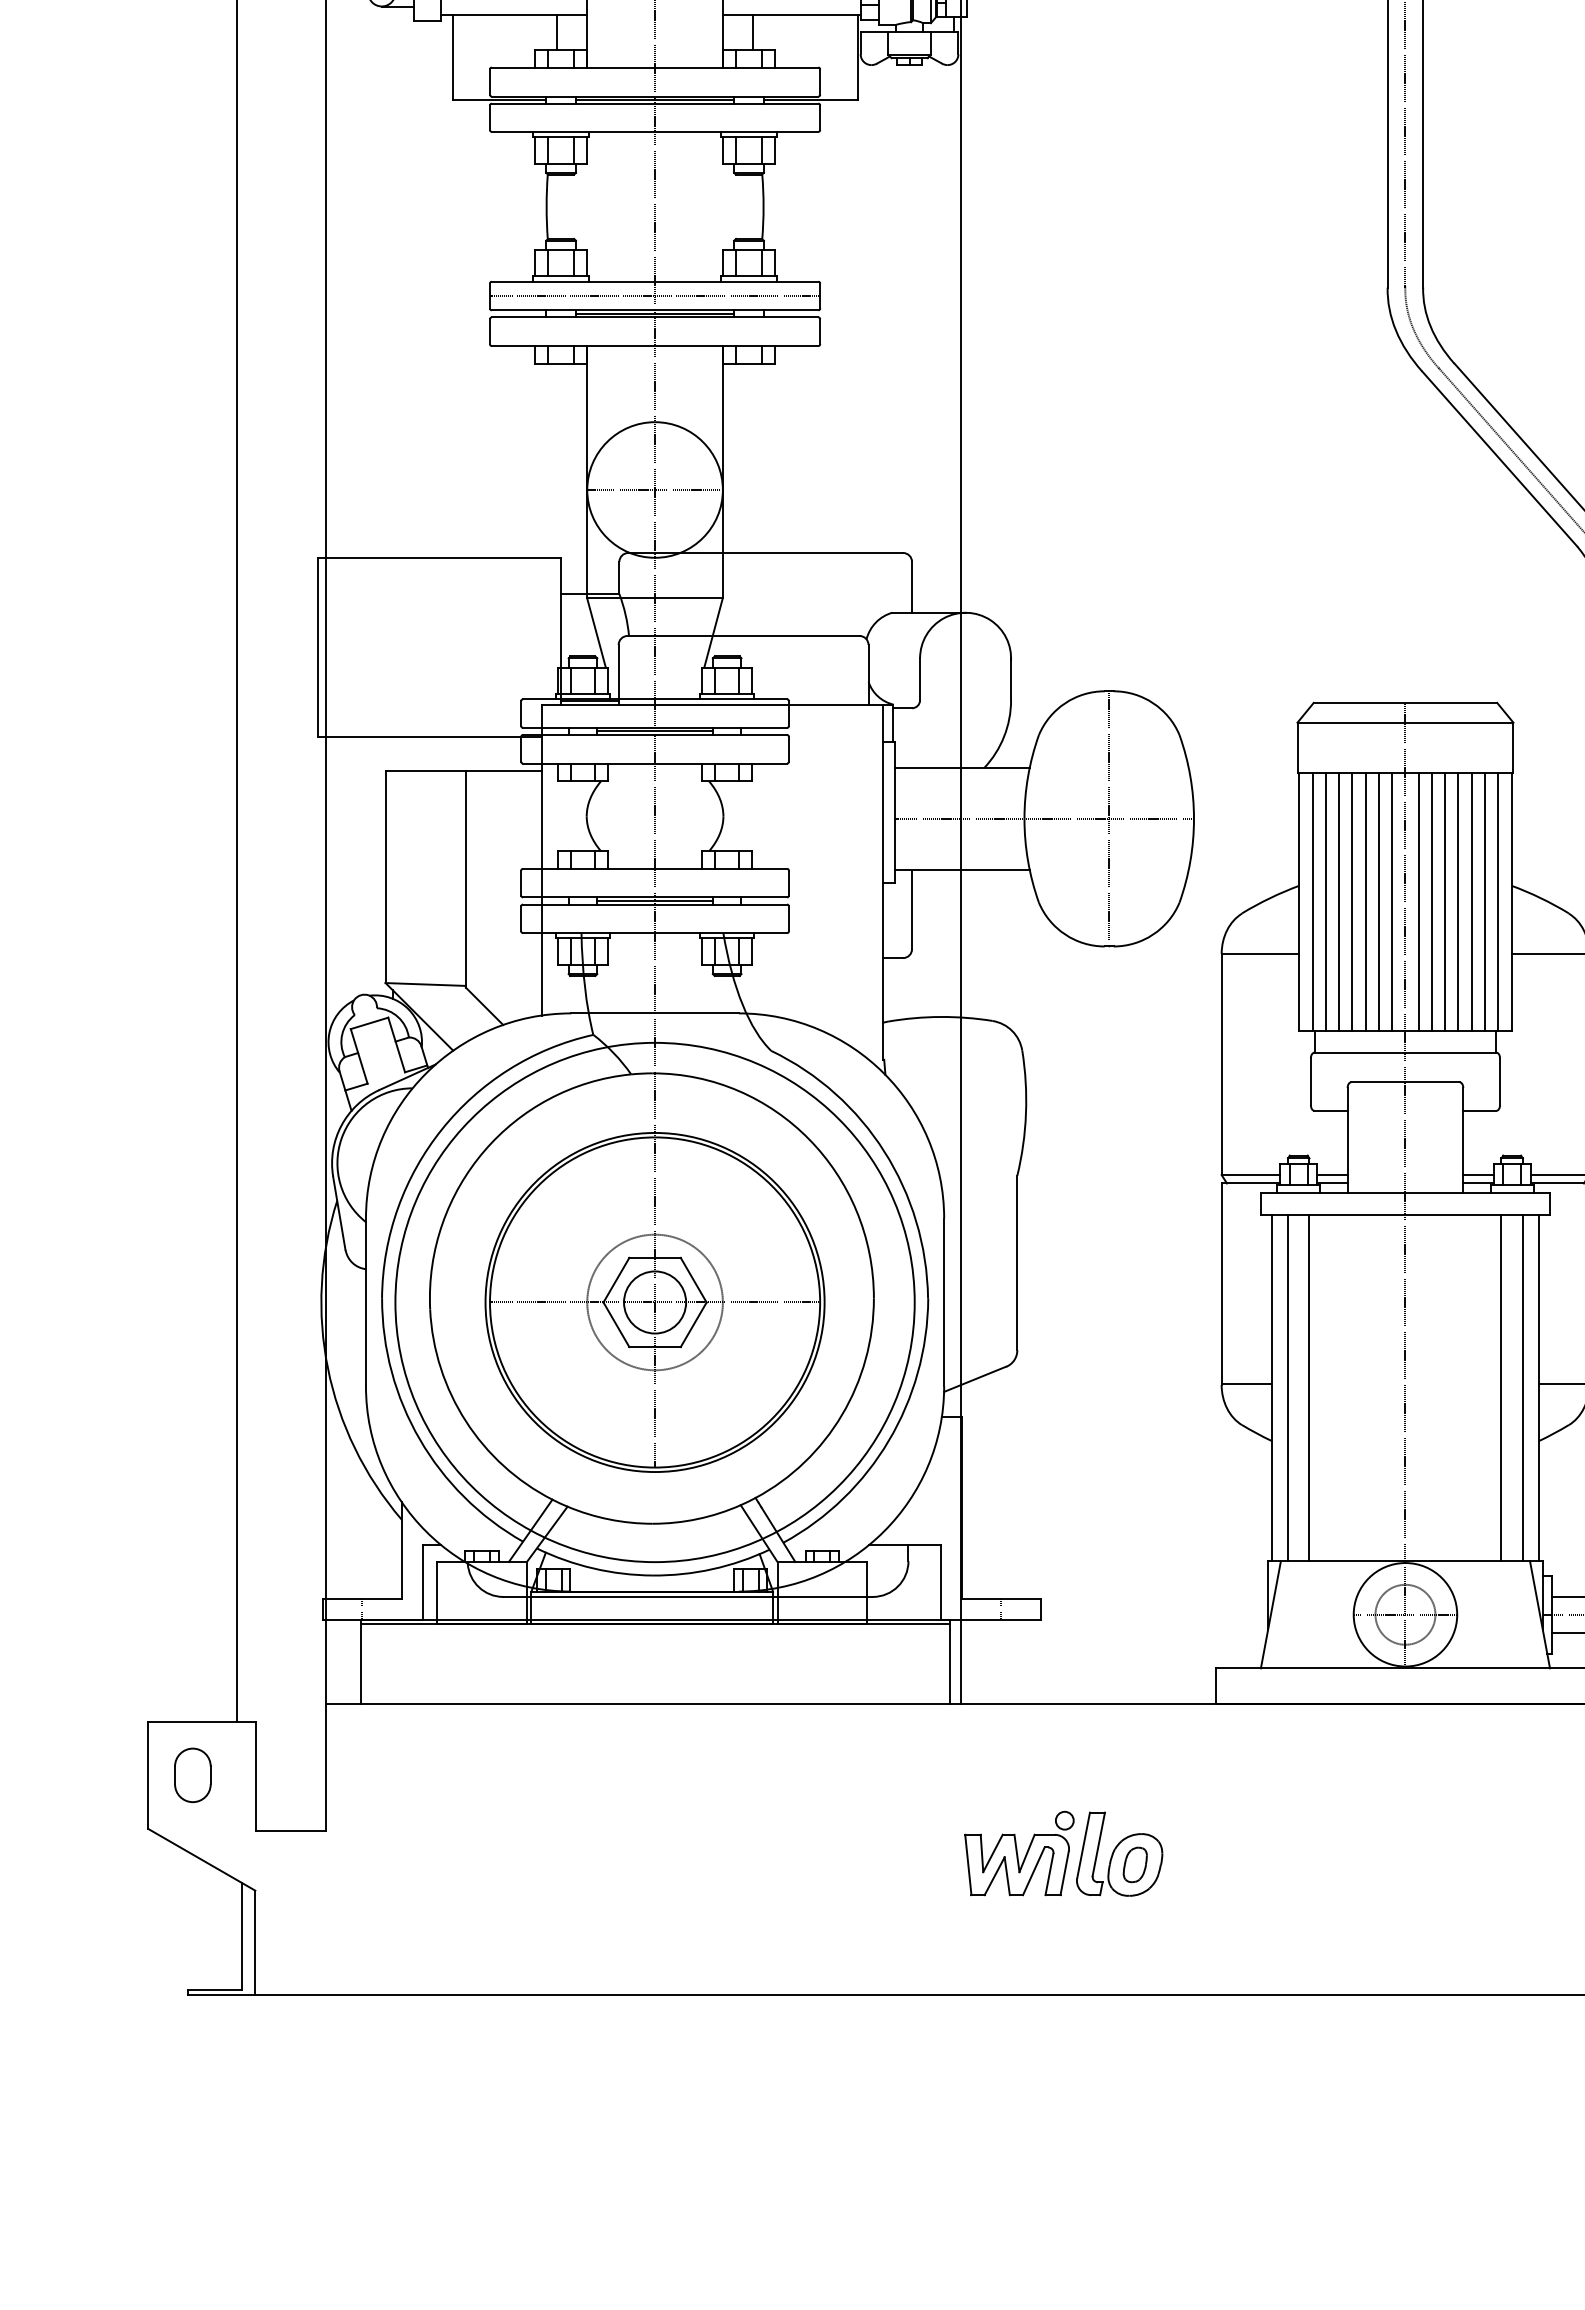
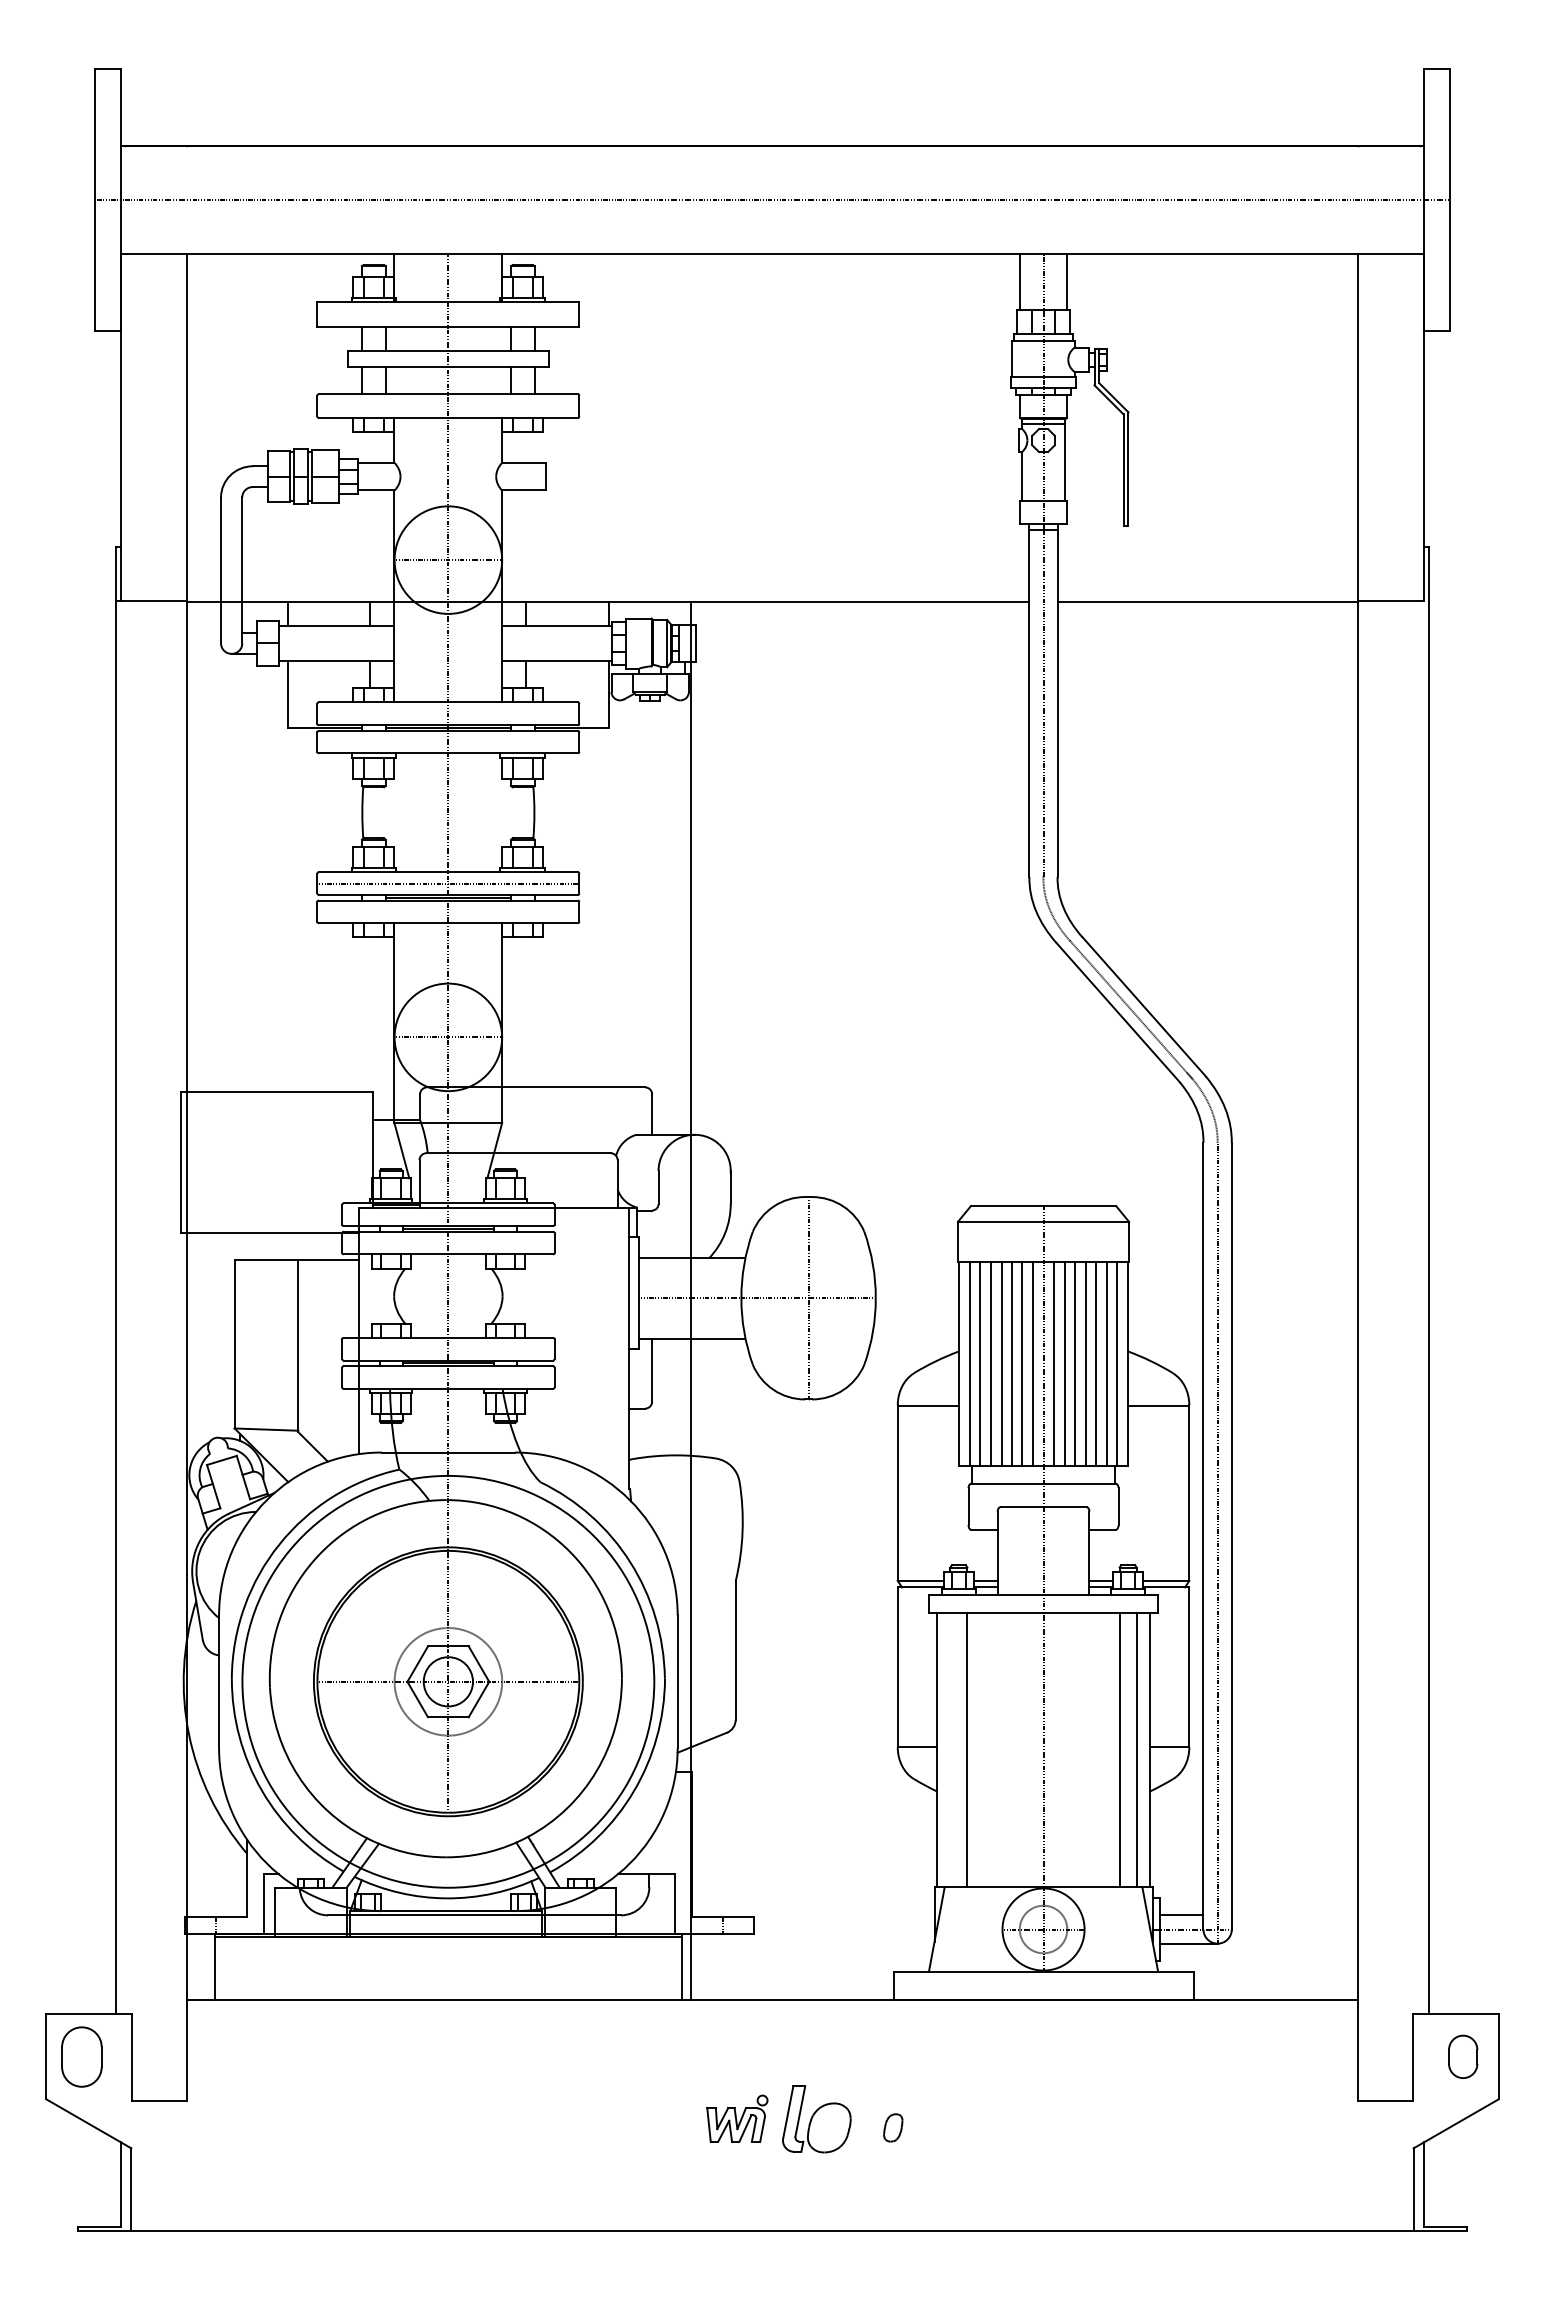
line: (1288, 1387) -> (950, 1749), removed
part: (192, 1774) -> (81, 2056), size x1.4
part: (1019, 1853) -> (737, 2118), size x0.7
part: (1135, 1864) -> (893, 2127), moved

